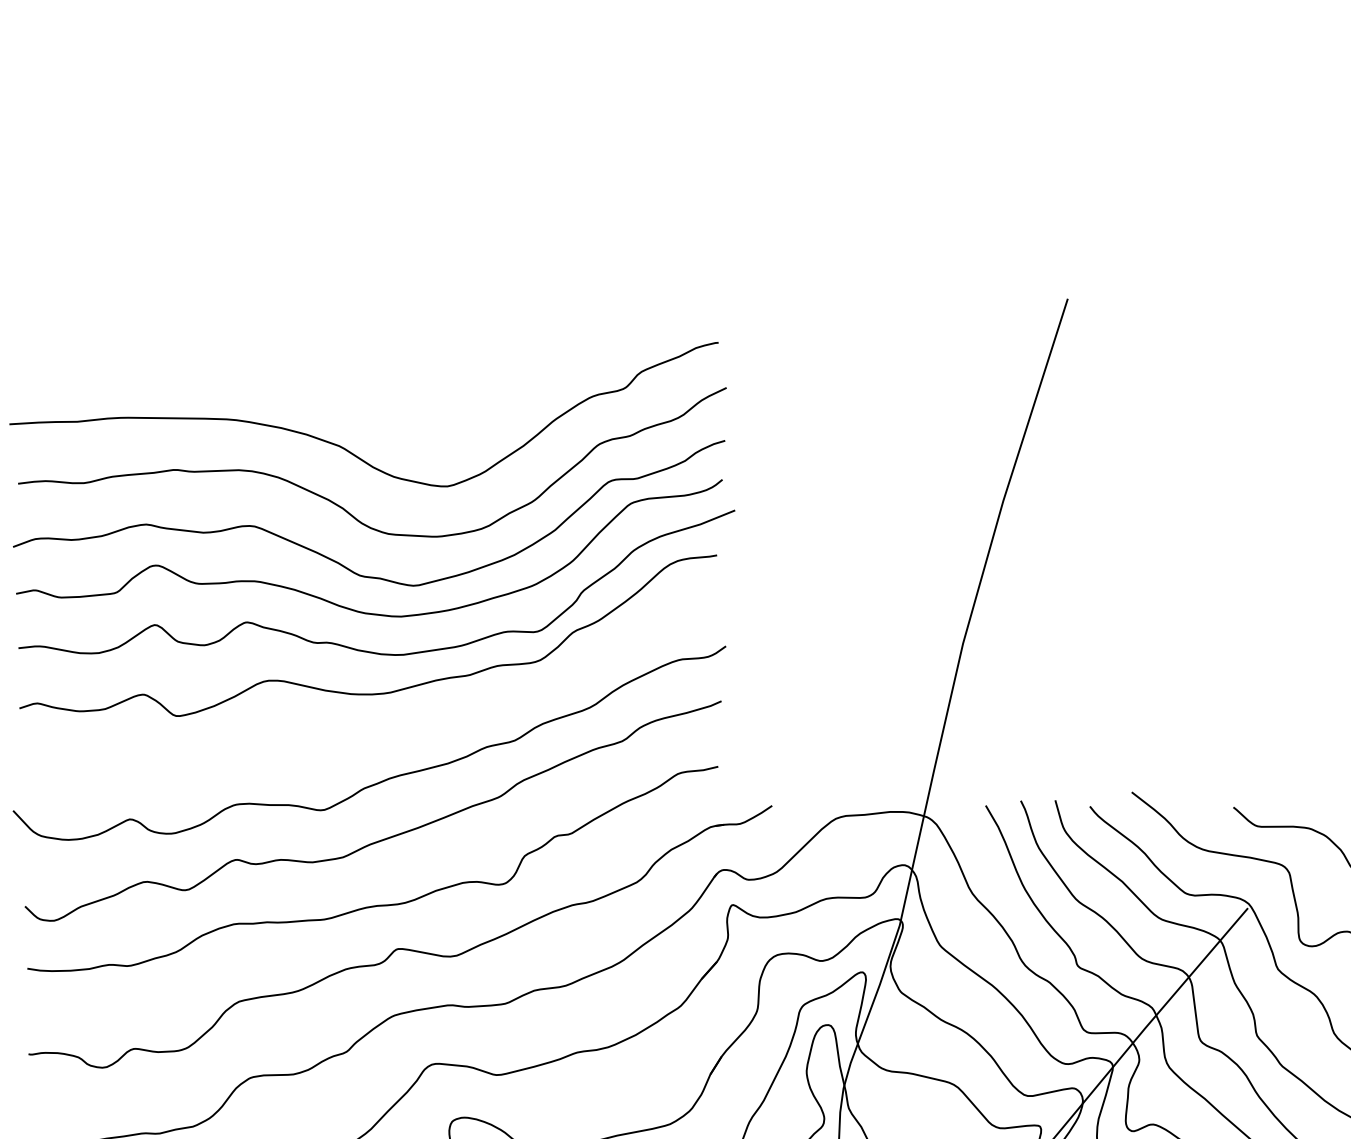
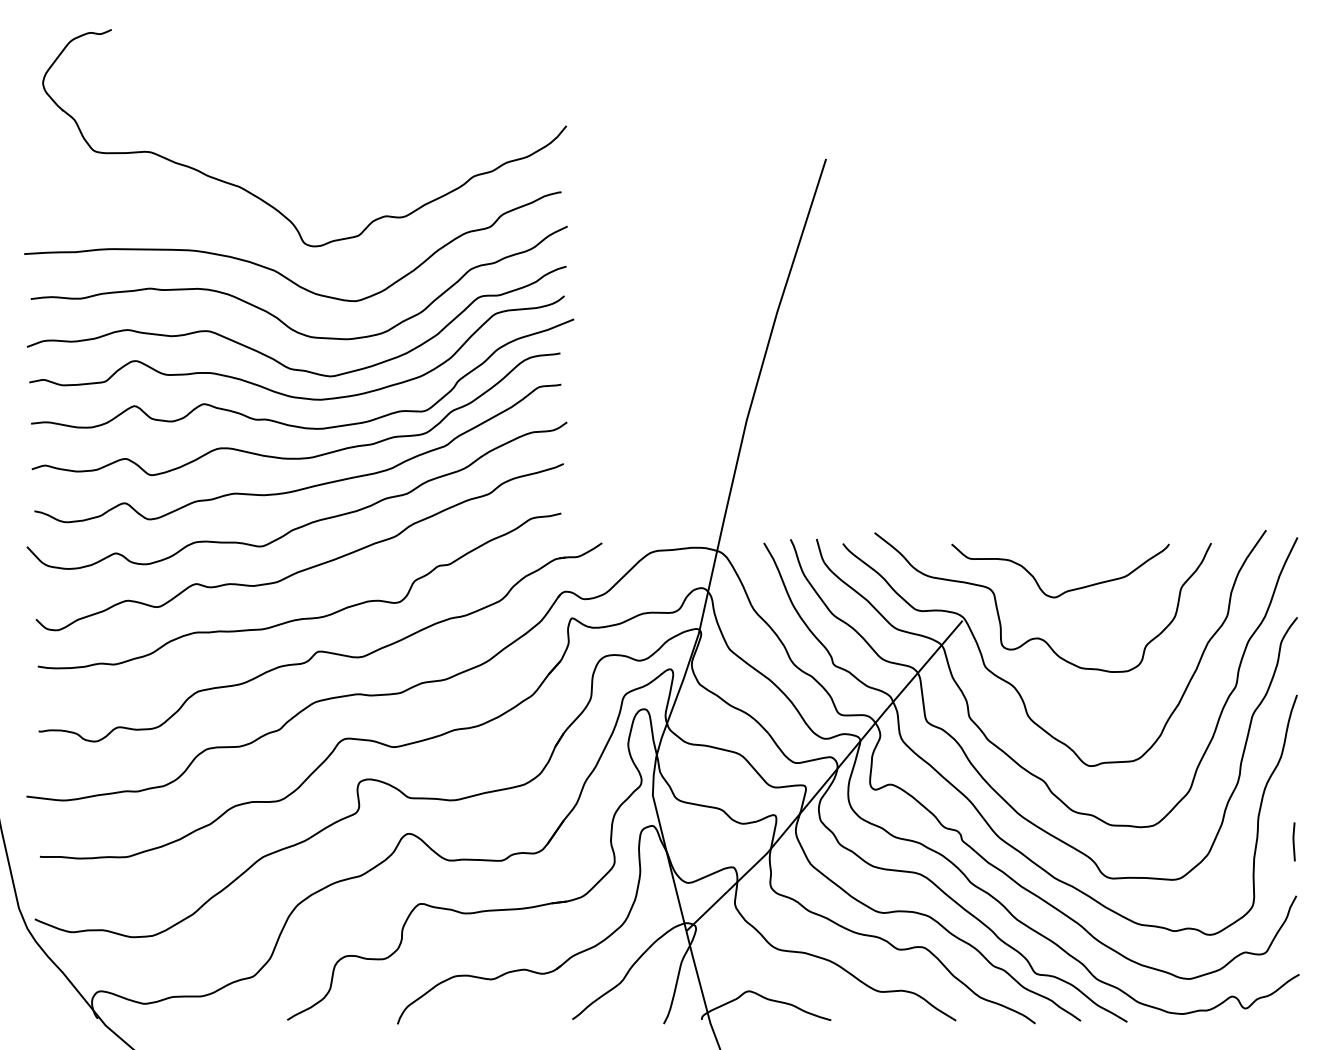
part: (329, 354) -> (266, 201), added
curve: (379, 732) -> (304, 487), added

